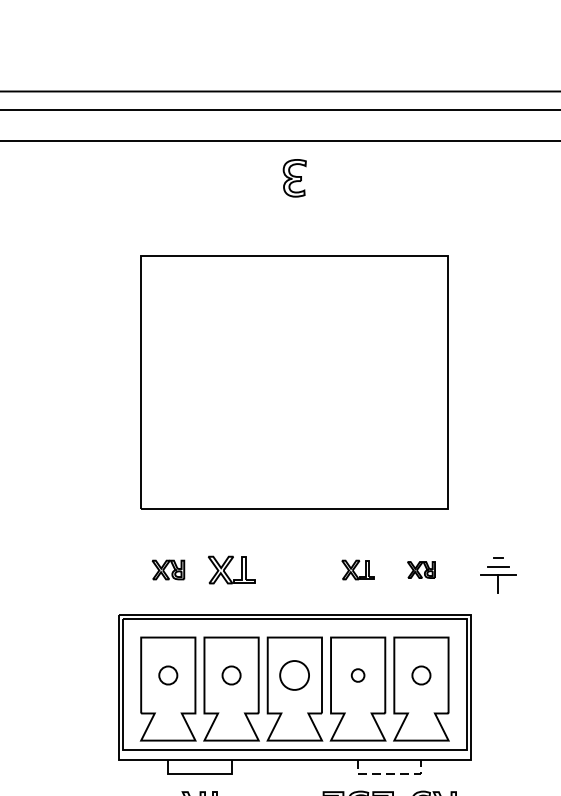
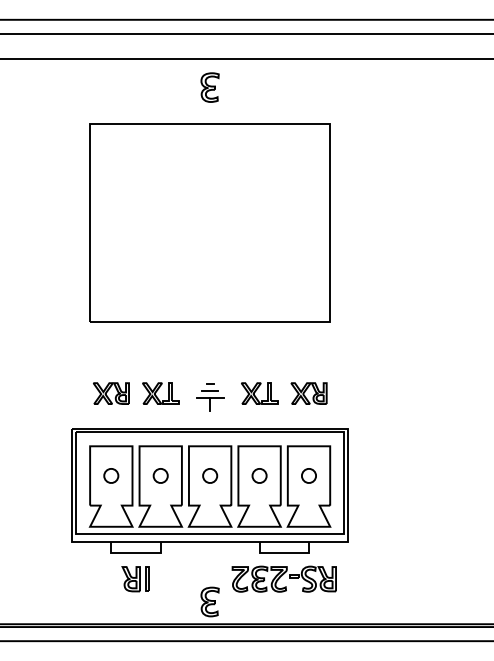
part: (294, 381) -> (209, 222), moved
part: (168, 569) -> (111, 393), size x1.43
part: (358, 569) -> (259, 393), size x1.43
part: (420, 569) -> (308, 393), size x1.67
part: (498, 575) -> (210, 397), moved
part: (295, 674) -> (210, 475), size x0.62
part: (358, 674) -> (259, 475), size x1.43
line: (390, 773) -> (284, 552), dashed -> solid

